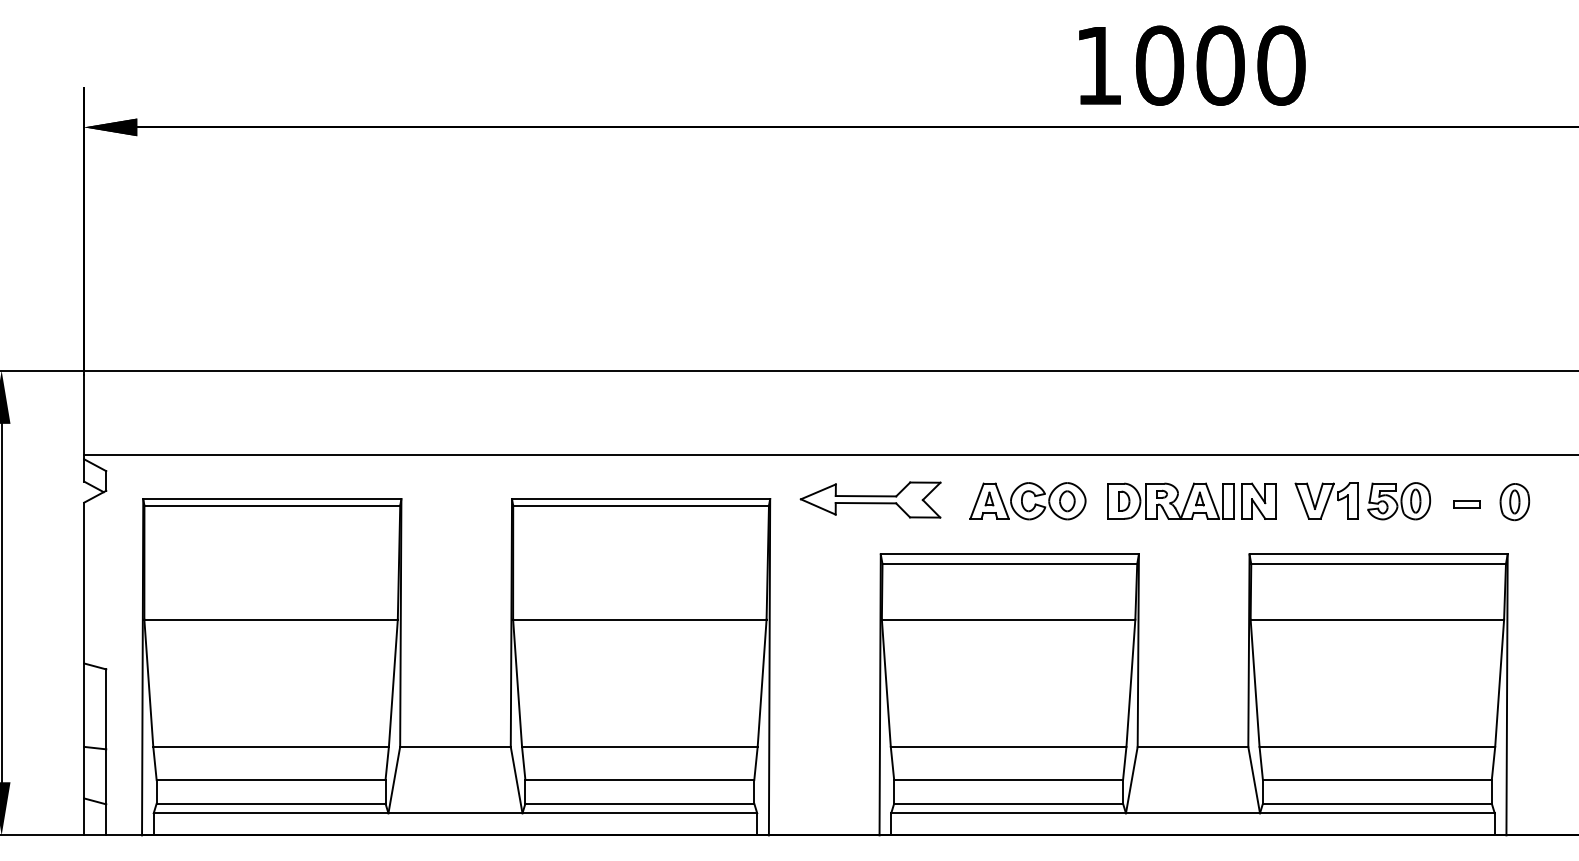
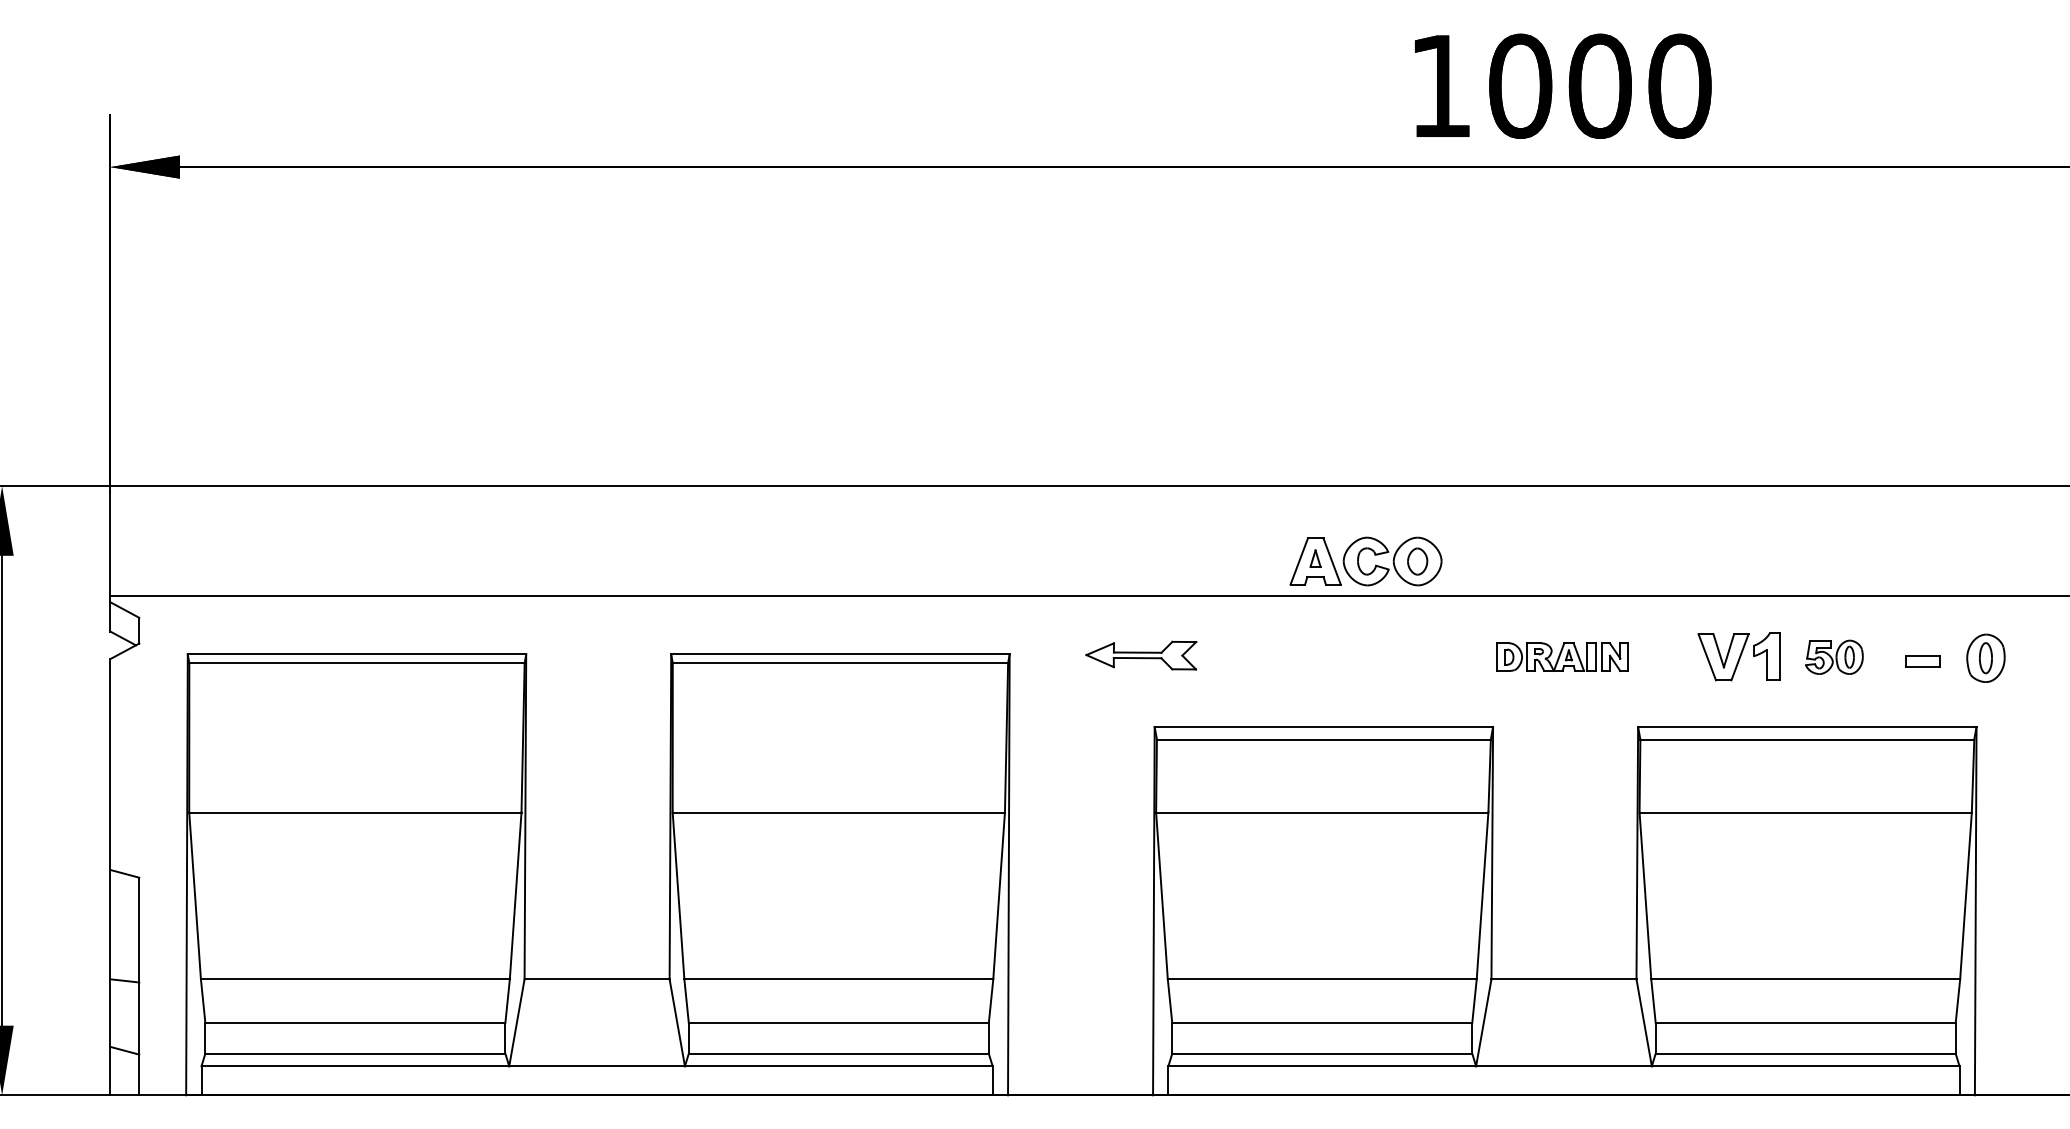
part: (870, 499) -> (1141, 654), size x0.6
part: (1191, 500) -> (1562, 656), size x0.6
part: (1027, 501) -> (1365, 561), moved
part: (1399, 501) -> (1834, 657), size x0.7

